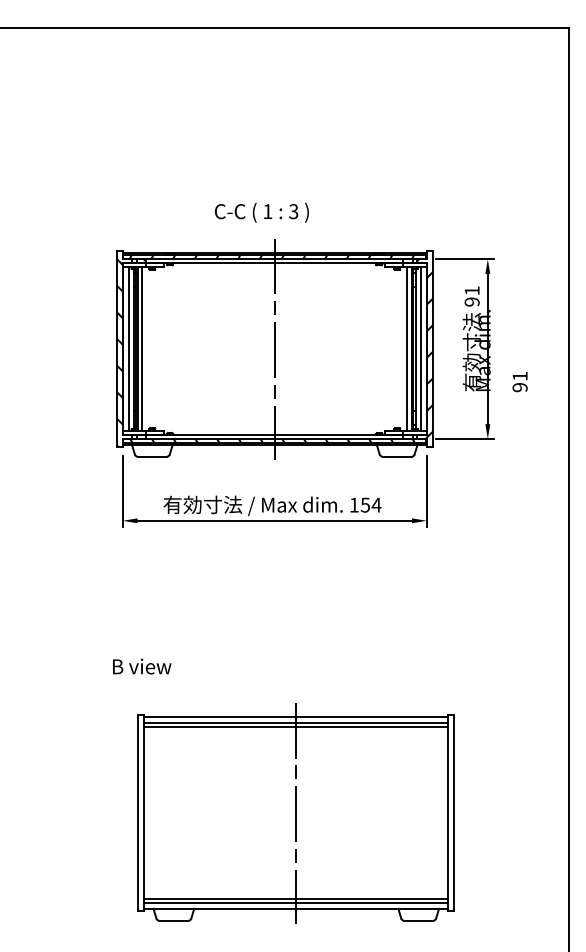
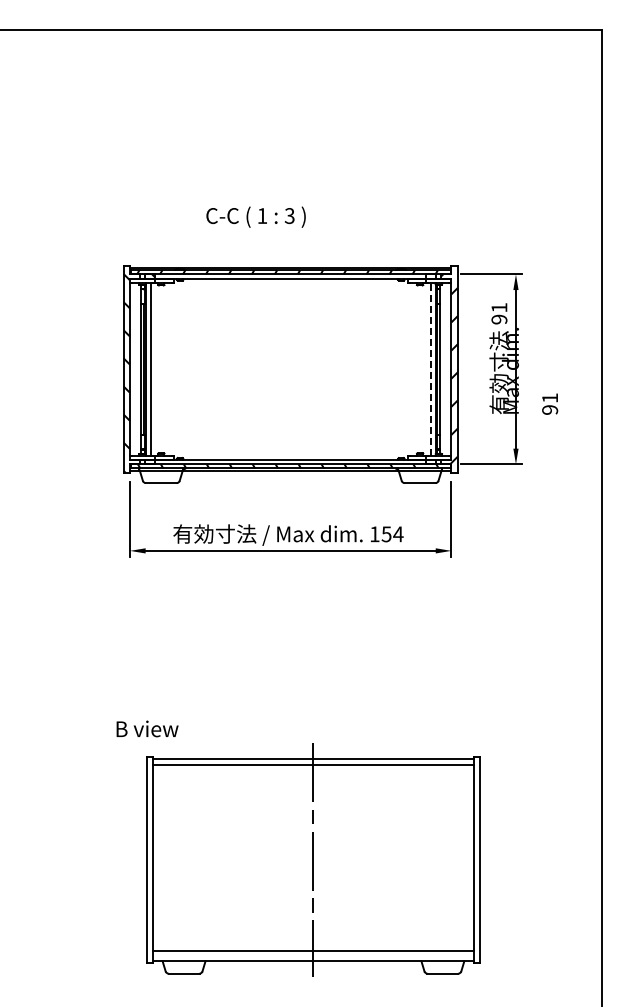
text: (261, 212) -> (255, 216), moved
line: (128, 348) -> (136, 368), removed
line: (406, 348) -> (430, 368), solid -> dashed
line: (421, 348) -> (445, 368), removed
line: (274, 349) -> (290, 369), removed
text: (142, 666) -> (147, 728), moved
line: (296, 727) -> (313, 769), removed
line: (296, 902) -> (313, 954), removed

